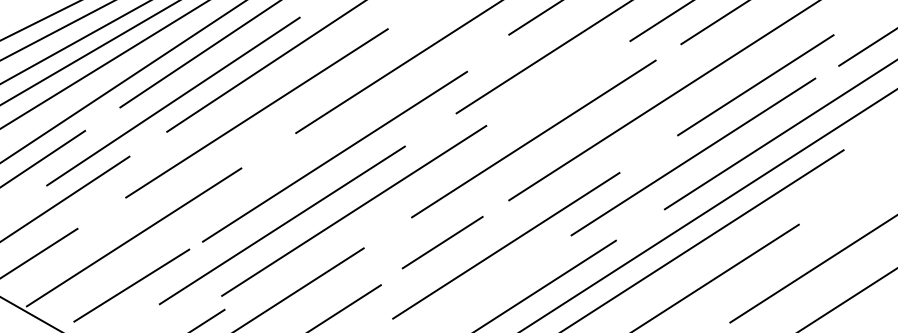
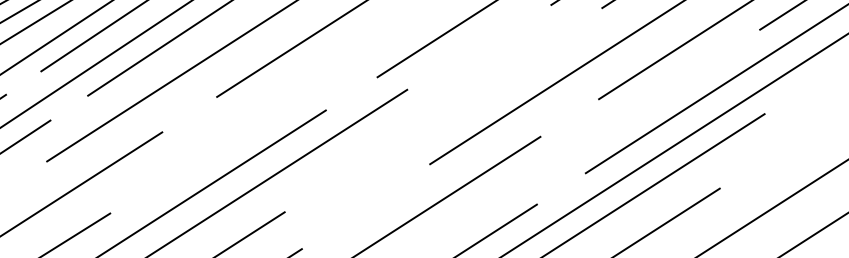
line: (533, 138) -> (454, 102), removed
line: (335, 156) -> (256, 120), removed
line: (693, 156) -> (614, 120), removed
line: (442, 242) -> (363, 206), removed

